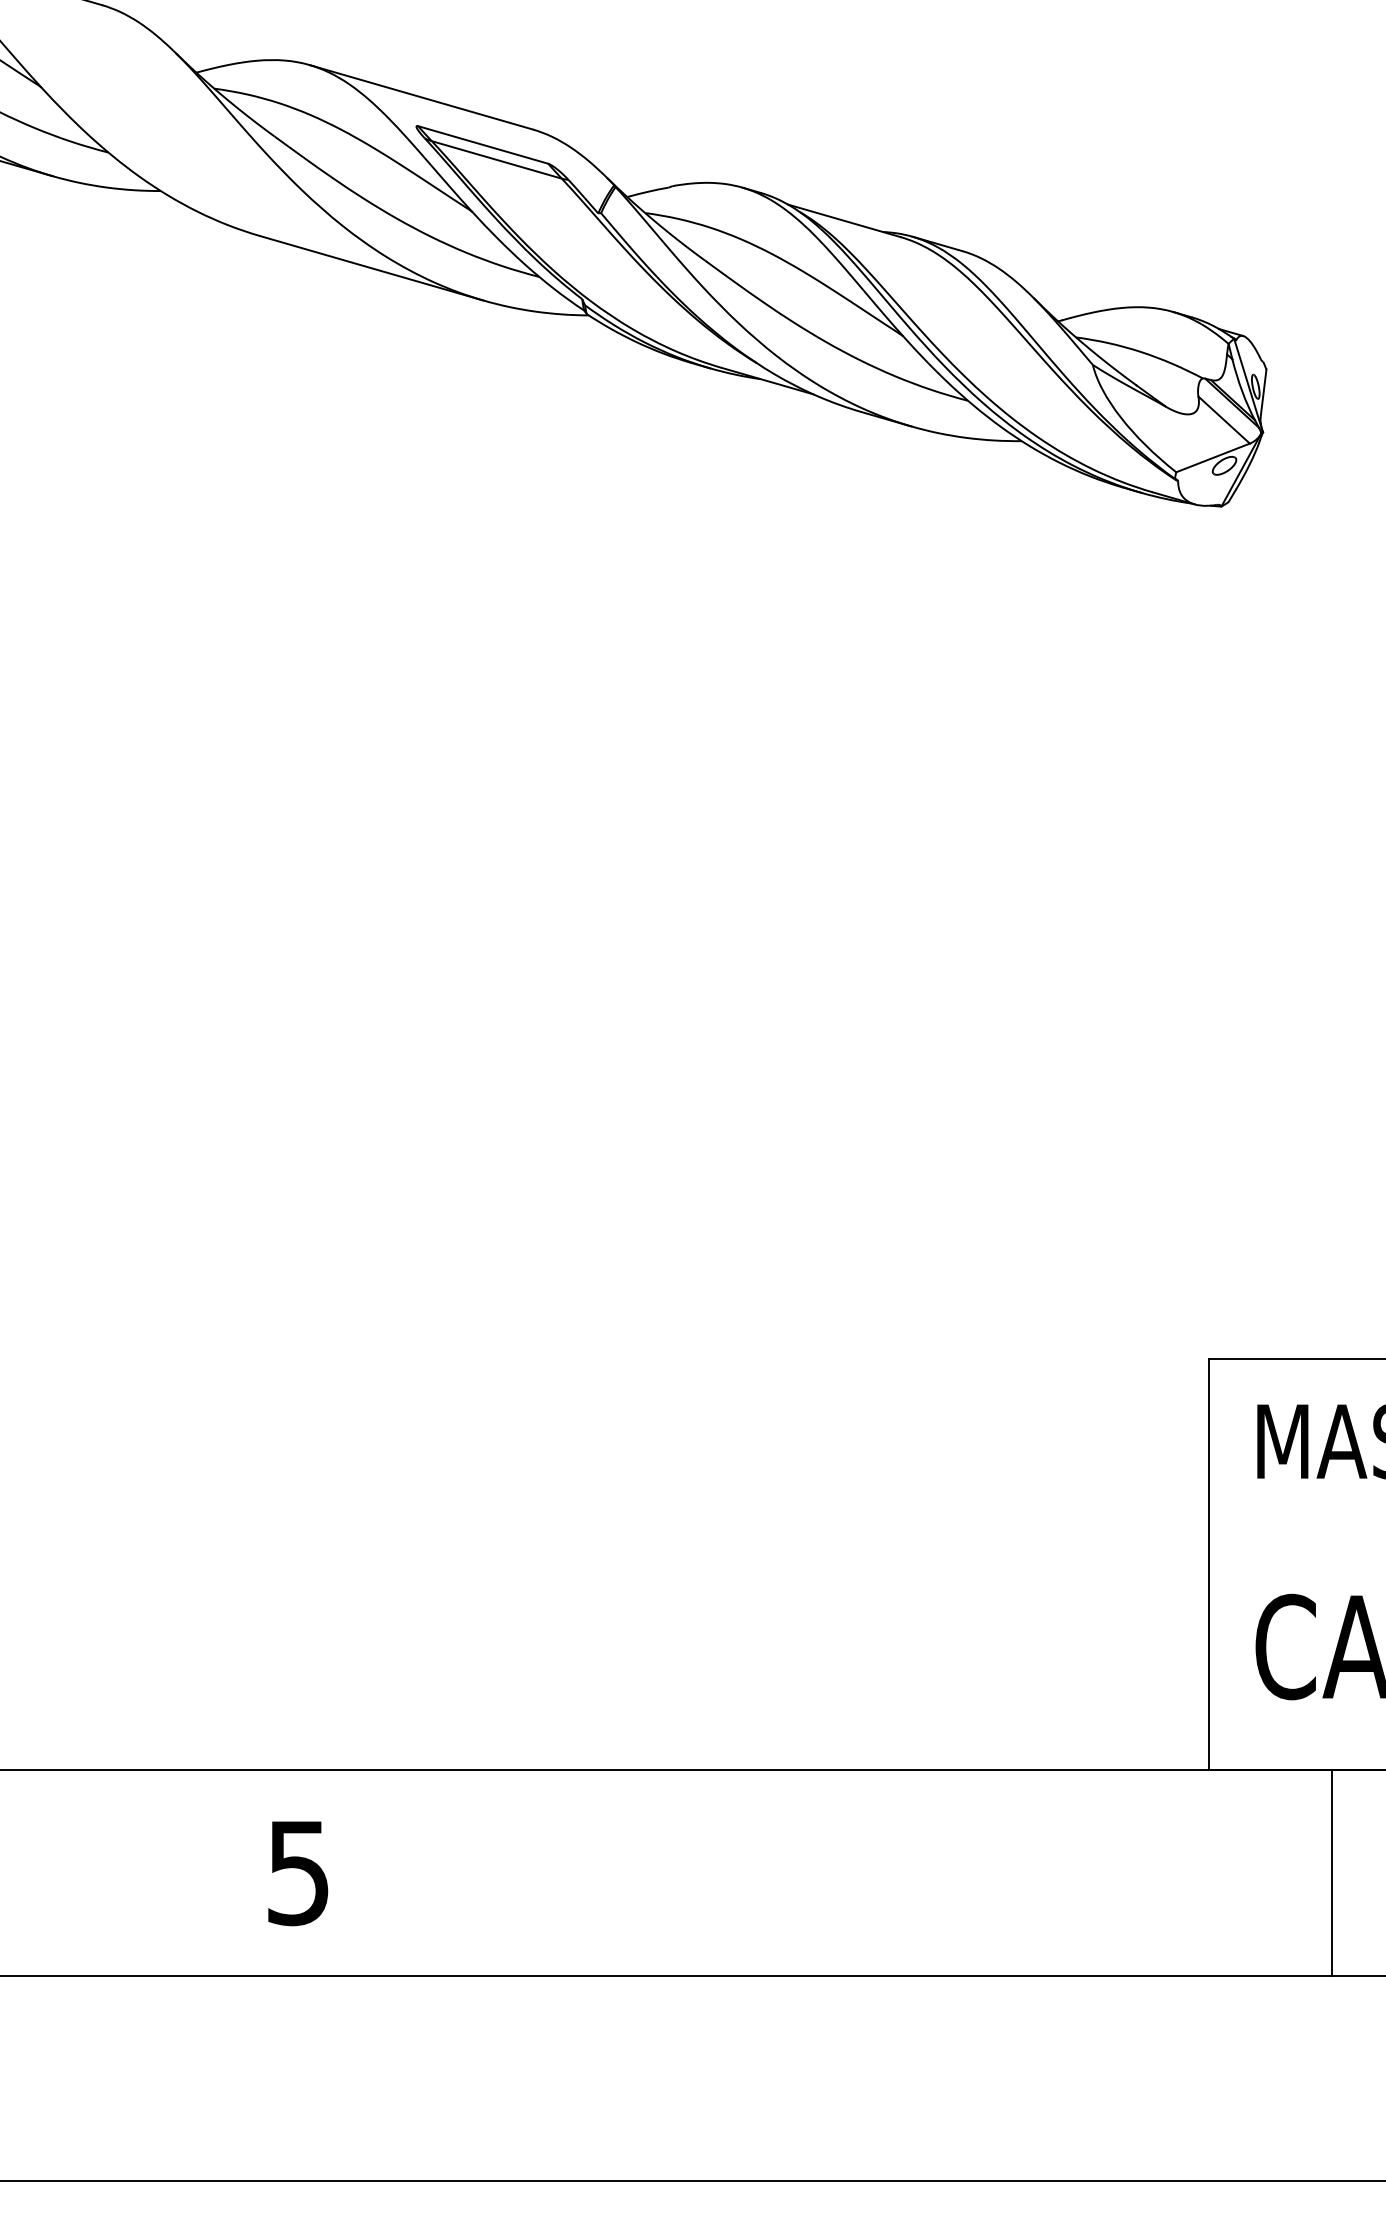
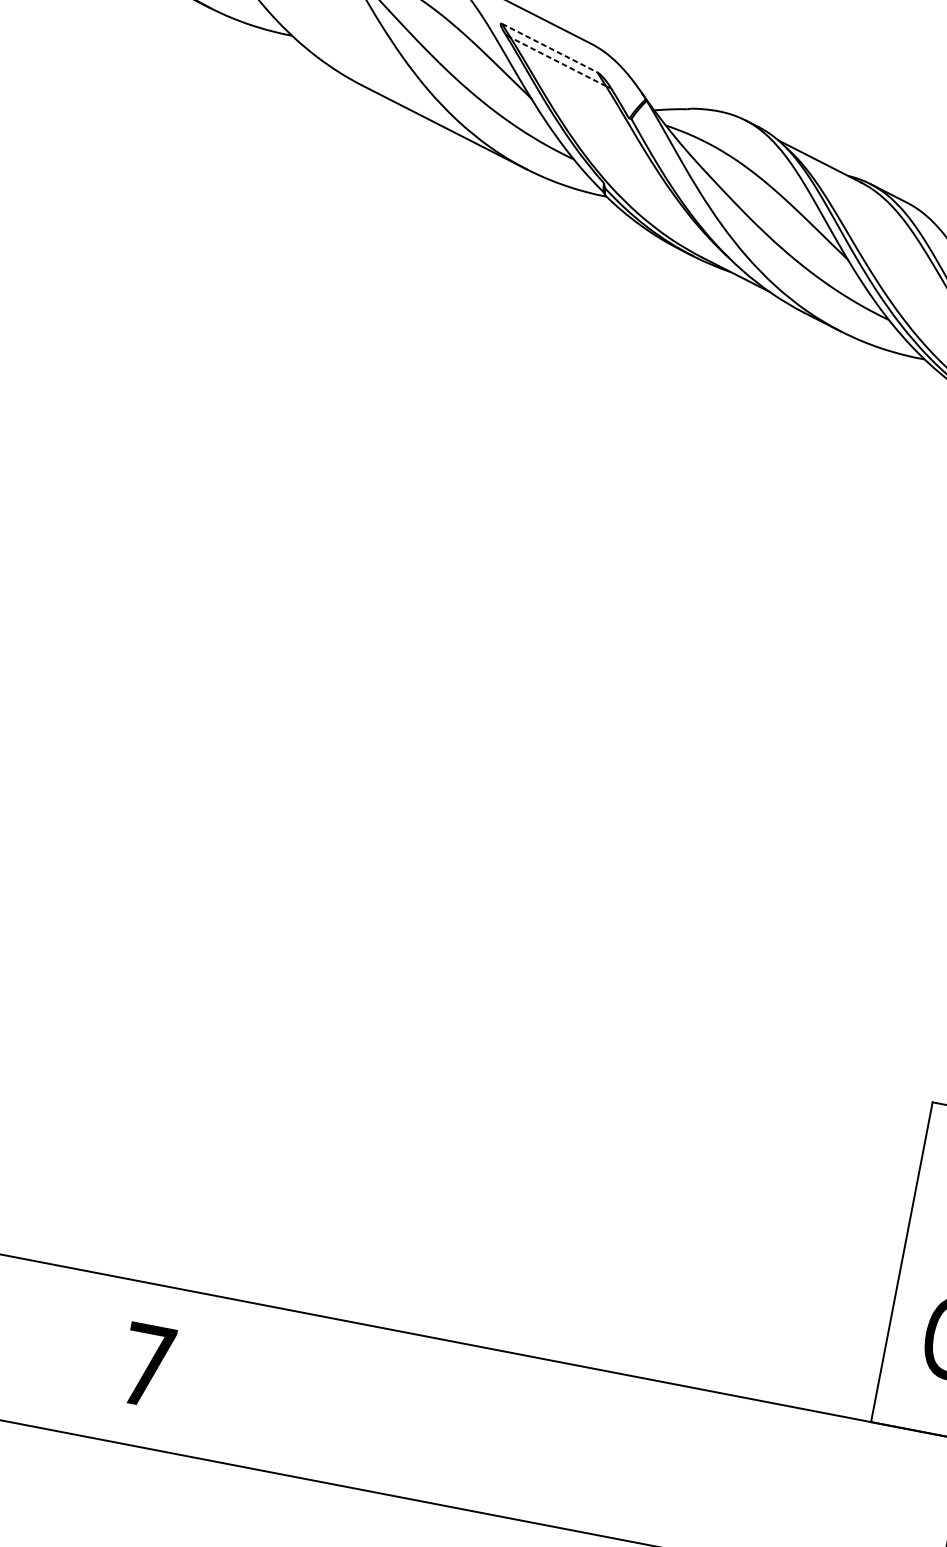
line: (483, 144) -> (550, 47), solid -> dashed
line: (496, 159) -> (558, 61), solid -> dashed
text: (298, 1873) -> (147, 1366), 5 -> 7

